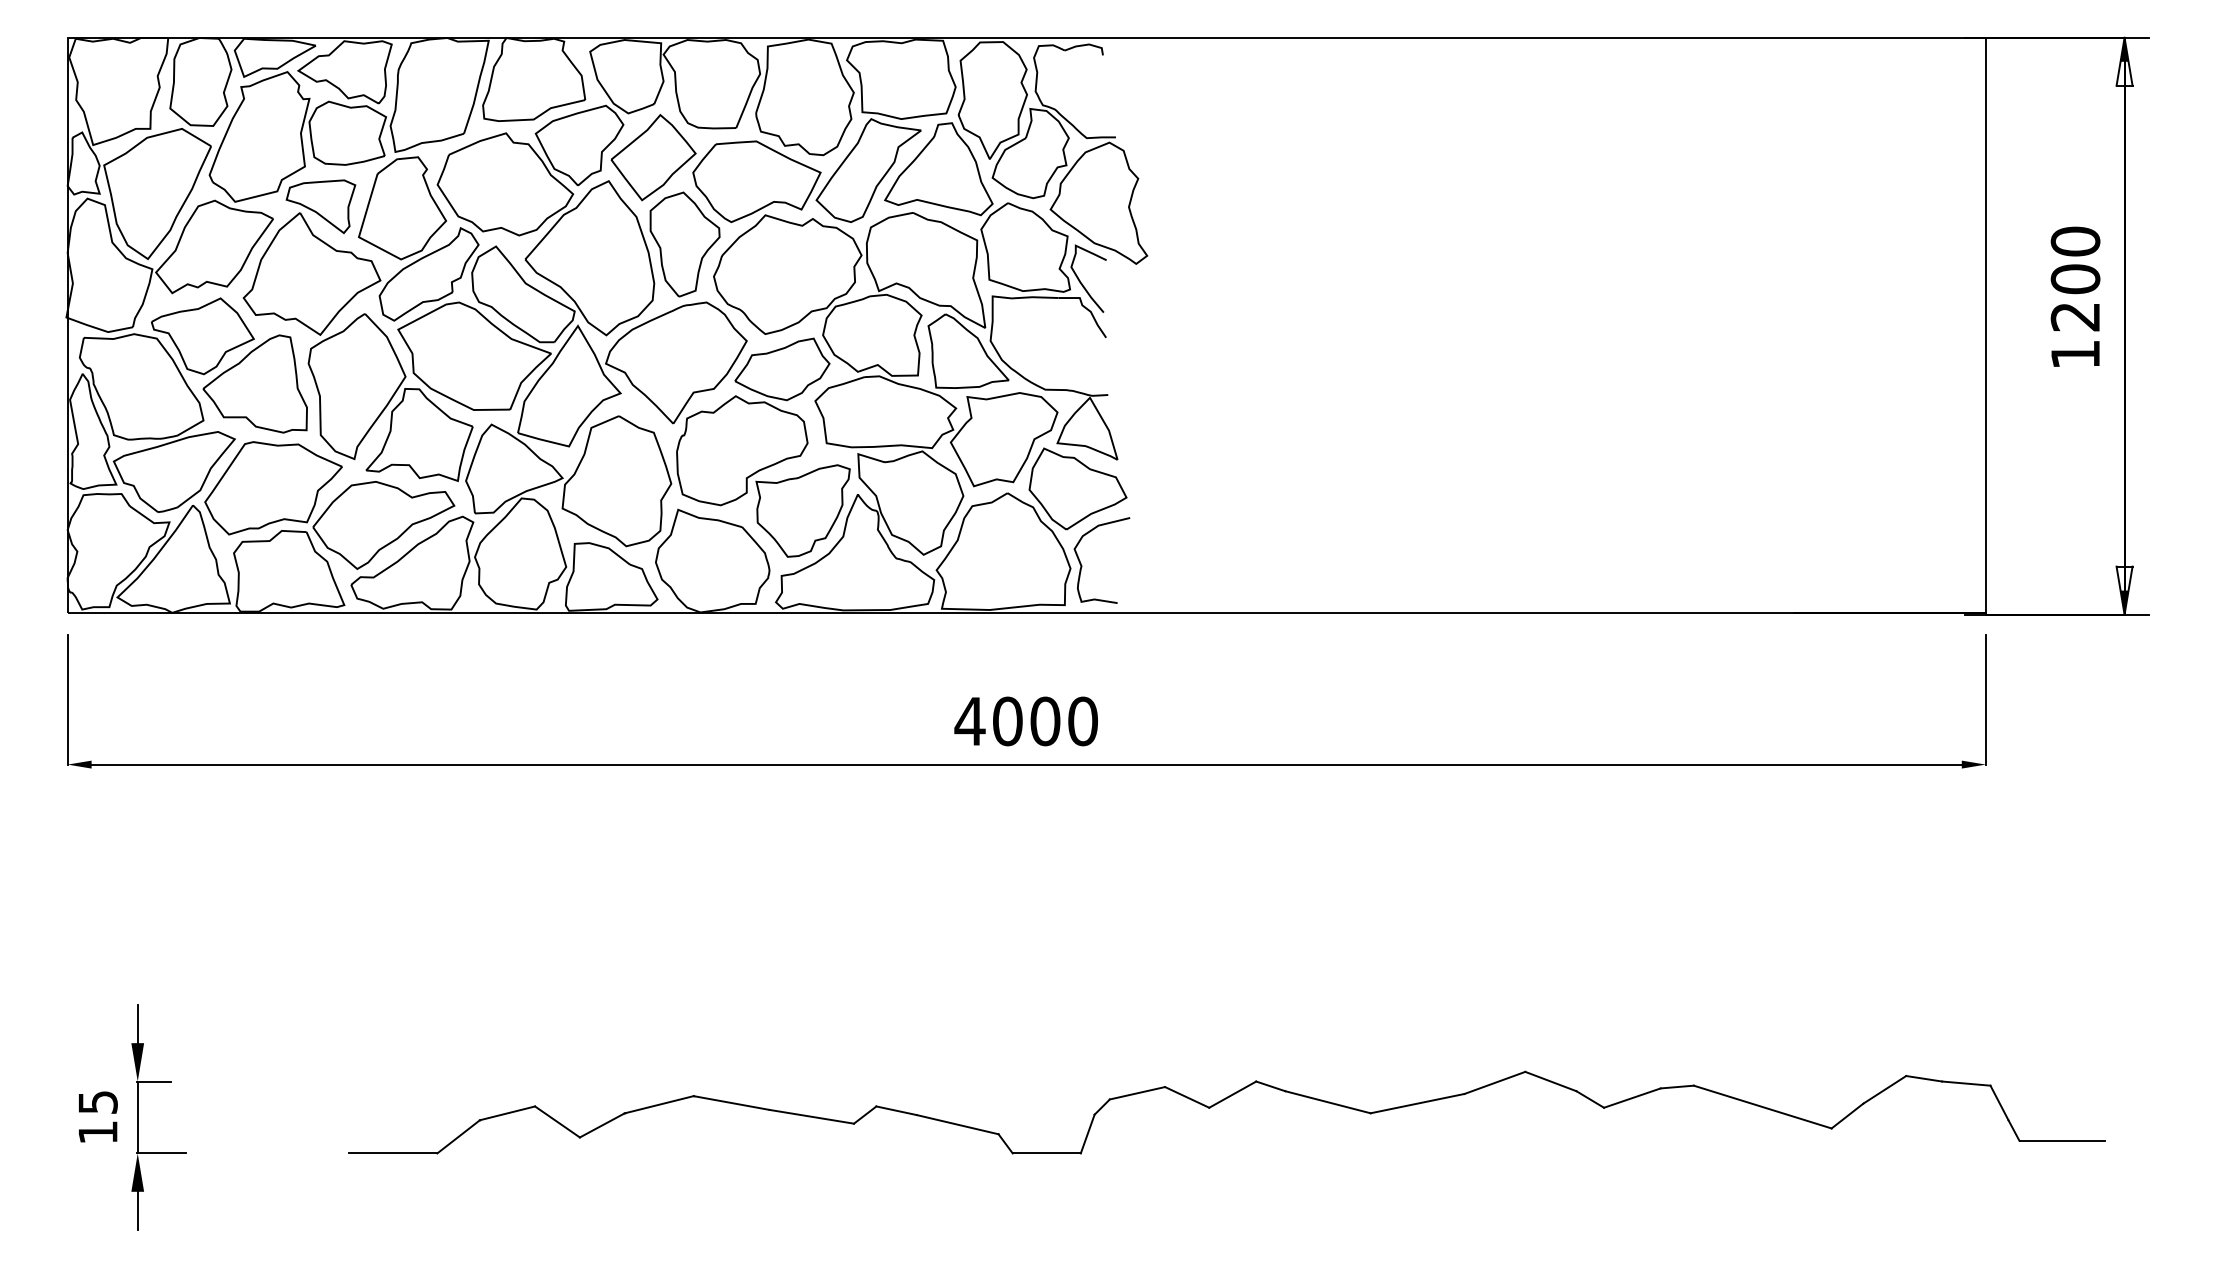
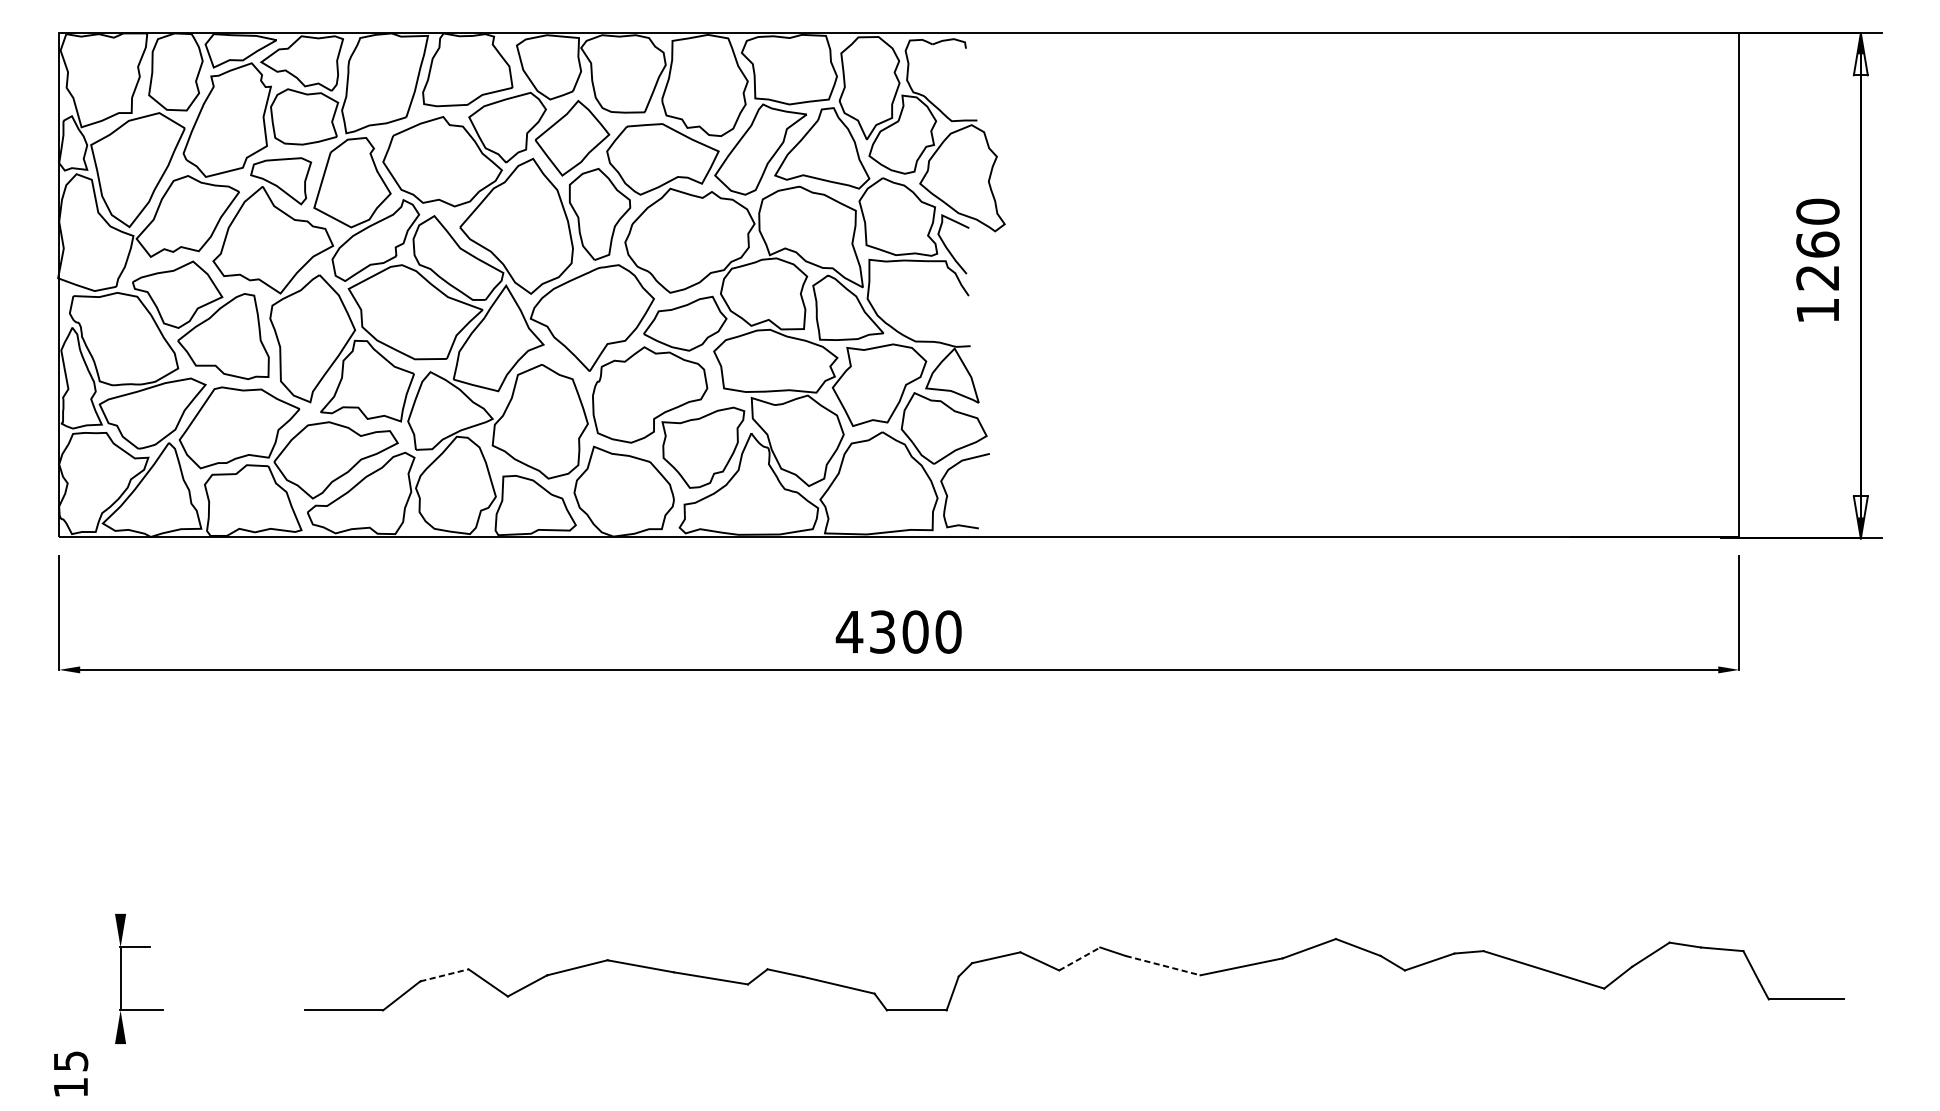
text: (2075, 279) -> (1817, 244), 1200 -> 1260
text: (1007, 721) -> (882, 632), 4000 -> 4300
line: (137, 1023) -> (120, 896), removed
line: (1232, 1094) -> (1079, 958), solid -> dashed
line: (1328, 1102) -> (1163, 965), solid -> dashed
line: (507, 1113) -> (444, 975), solid -> dashed
text: (98, 1116) -> (71, 1073), moved
line: (137, 1210) -> (120, 1060), removed

